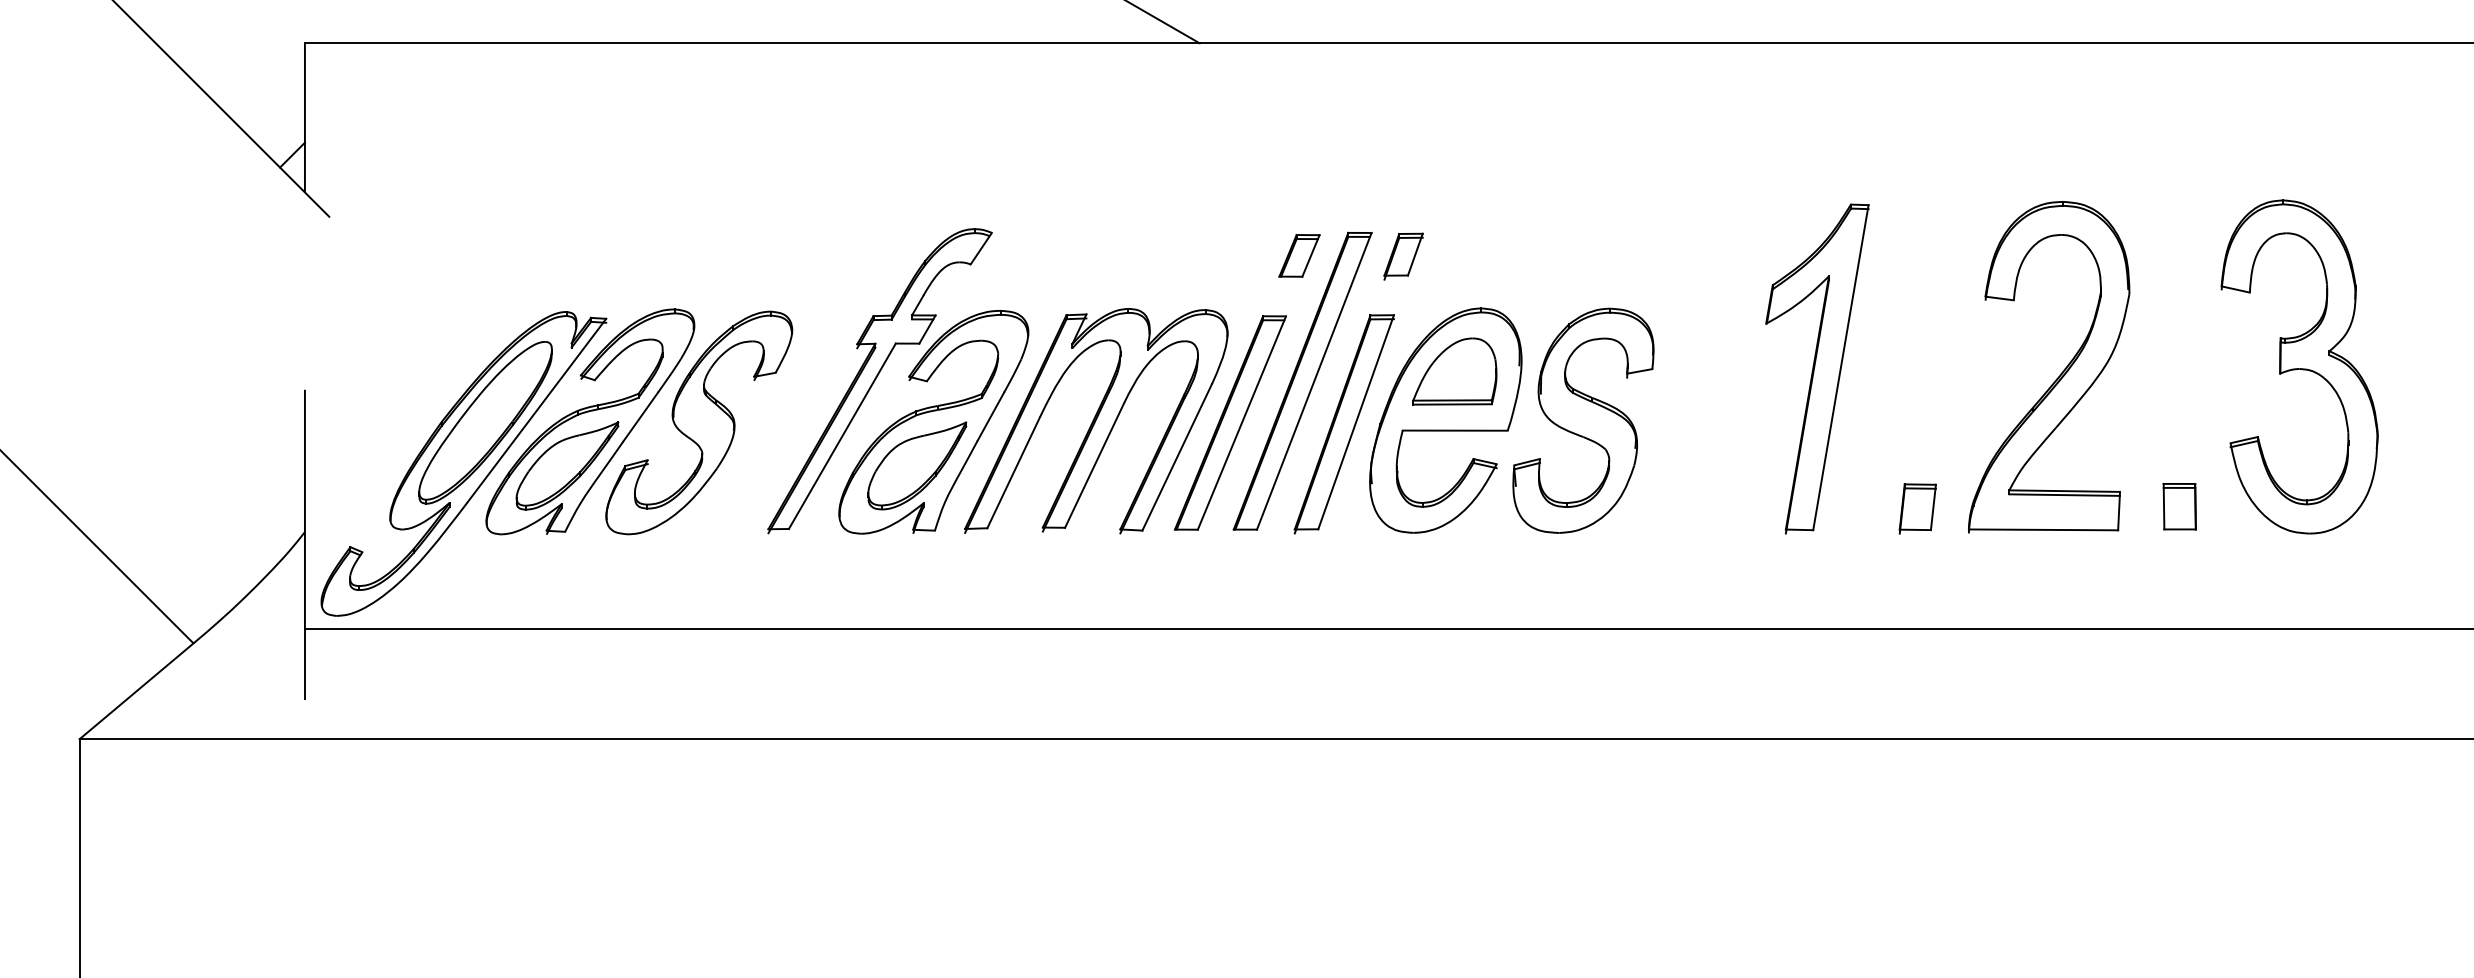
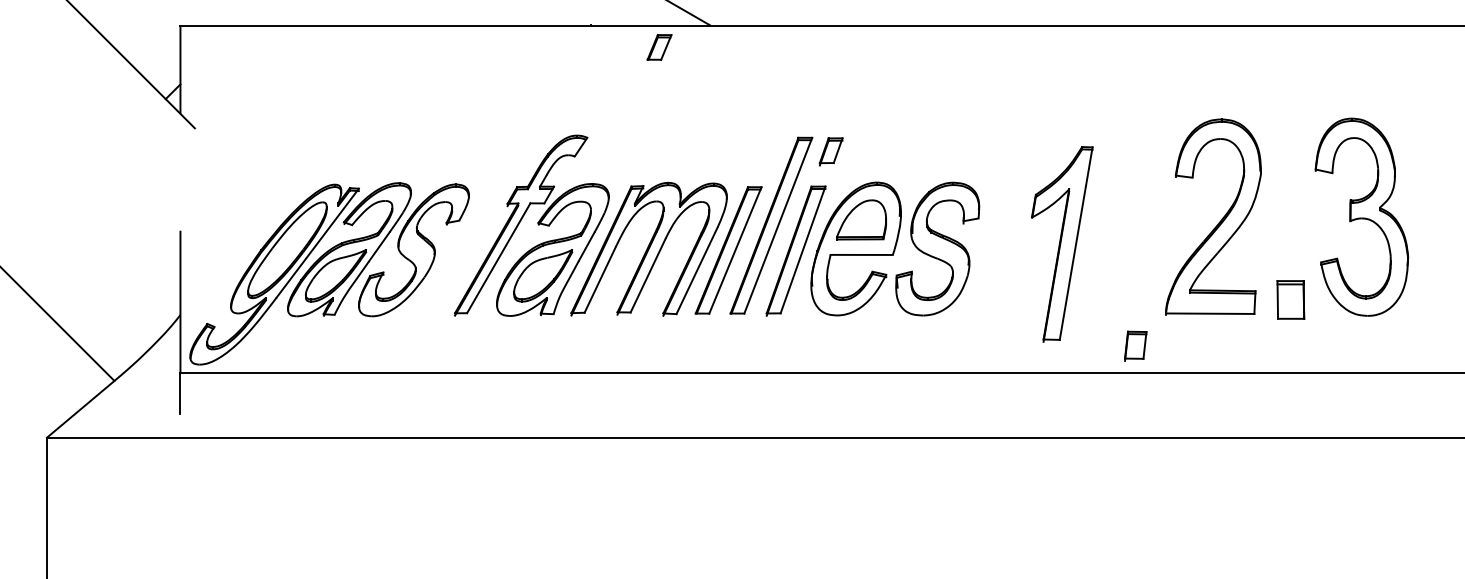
part: (1299, 256) -> (659, 47), moved
part: (1817, 369) -> (1062, 244), moved
part: (2179, 505) -> (1290, 299), size x1.4
part: (1917, 507) -> (1135, 345), moved

